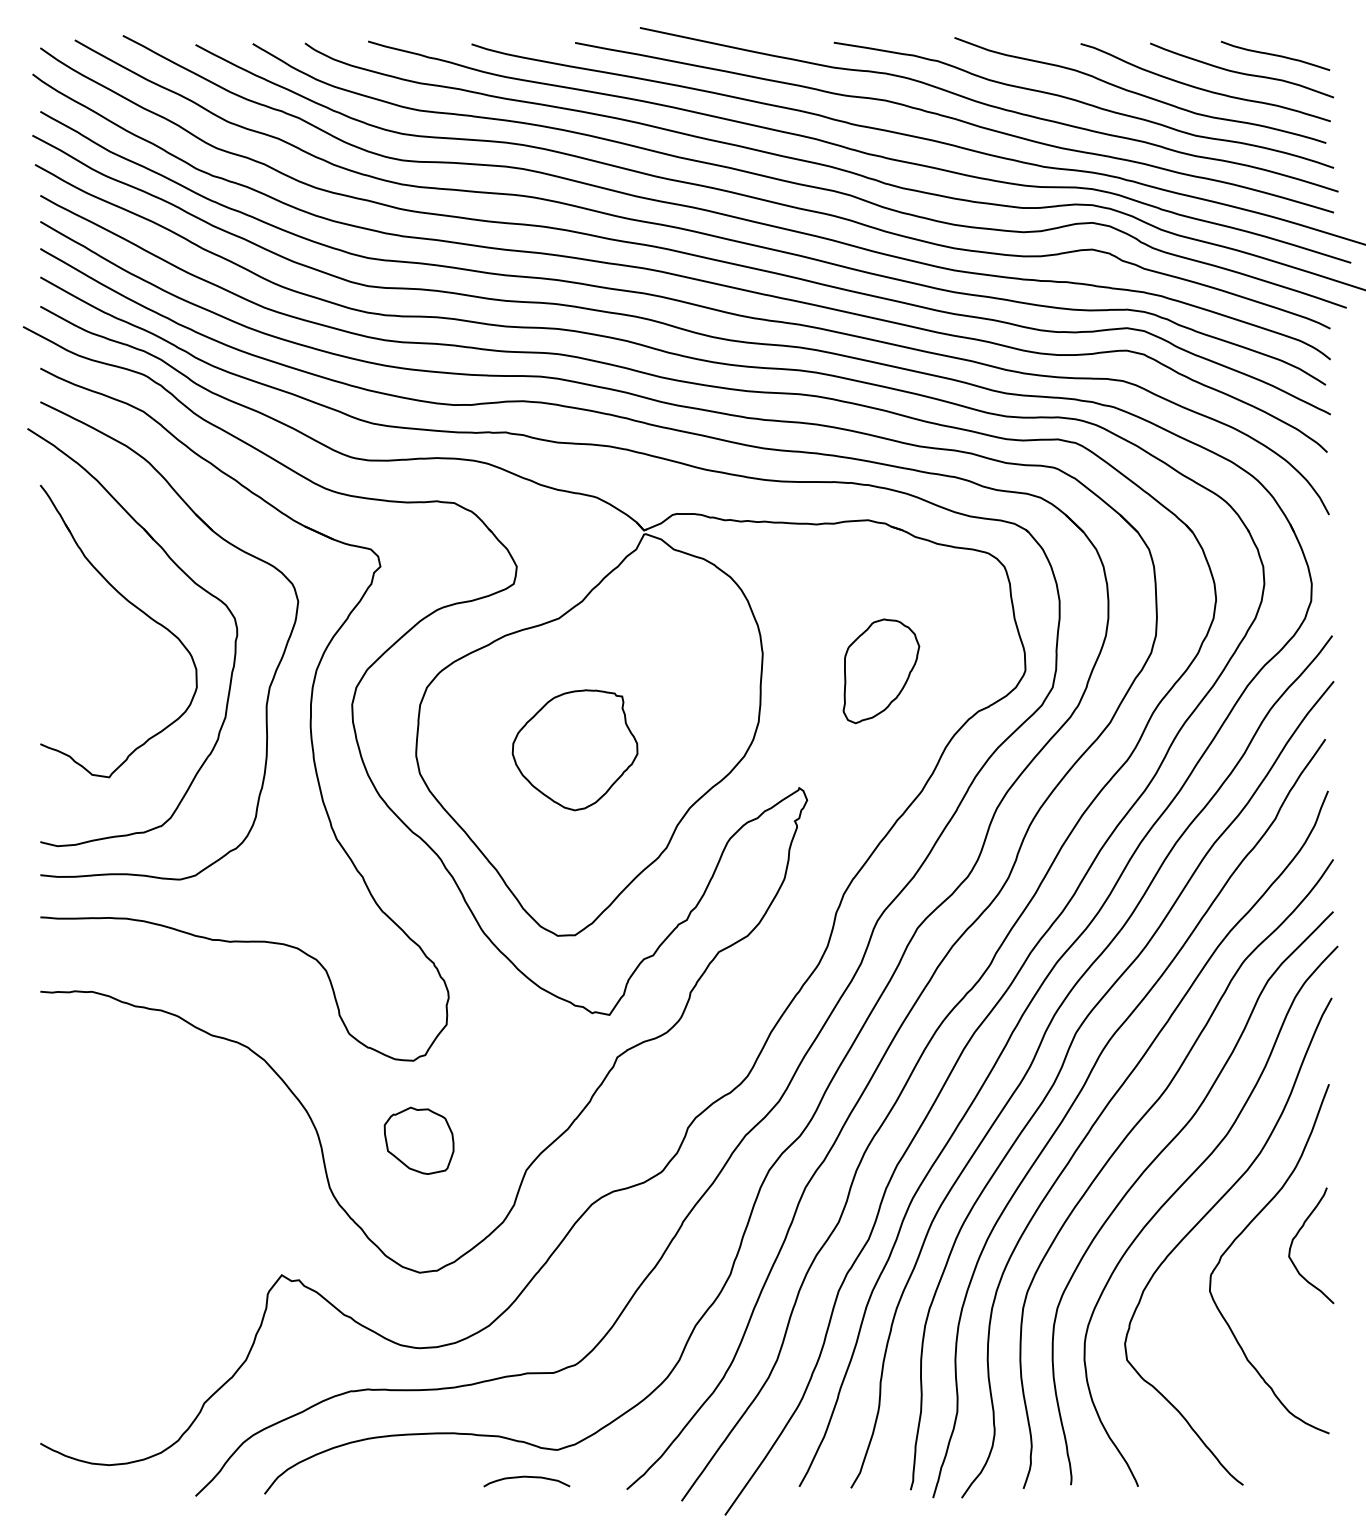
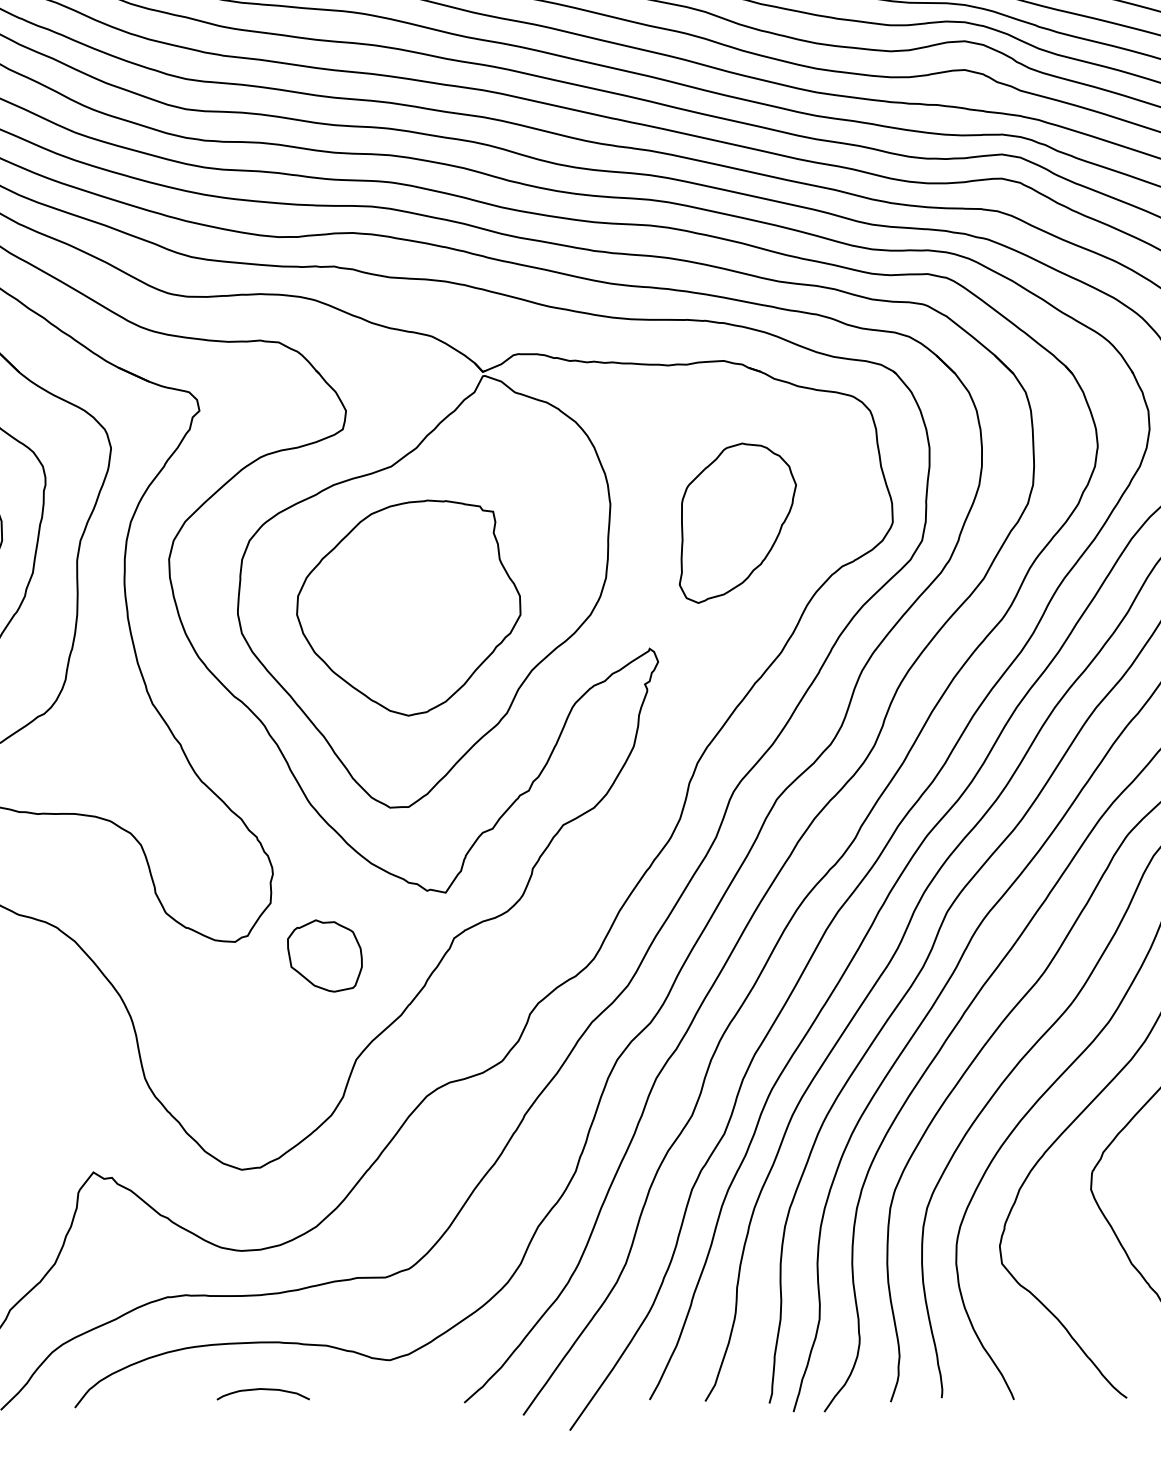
part: (881, 671) -> (738, 523), size x1.43
part: (574, 750) -> (408, 608), size x1.67
part: (418, 1140) -> (324, 955), moved
curve: (526, 1477) -> (262, 1389), moved

